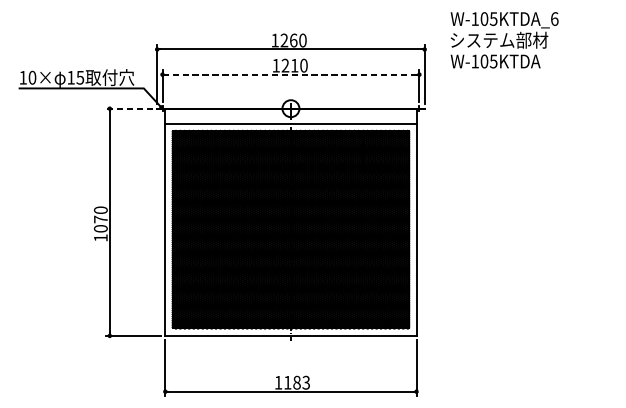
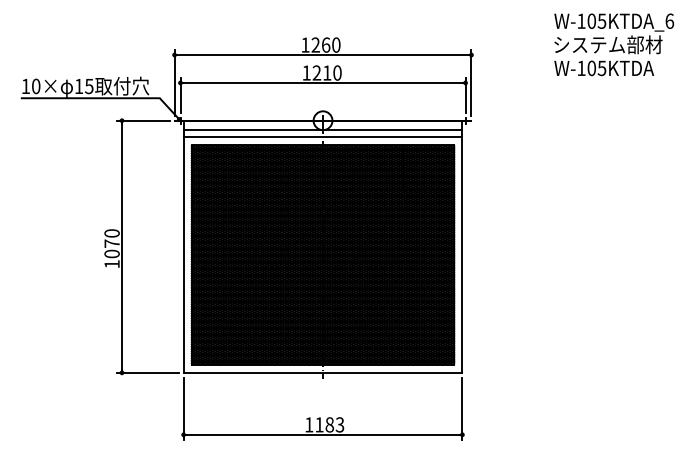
text: (504, 39) -> (614, 44), moved
line: (291, 74) -> (323, 82), dashed -> solid
line: (129, 108) -> (143, 120), dashed -> solid
line: (290, 117) -> (322, 130), added

